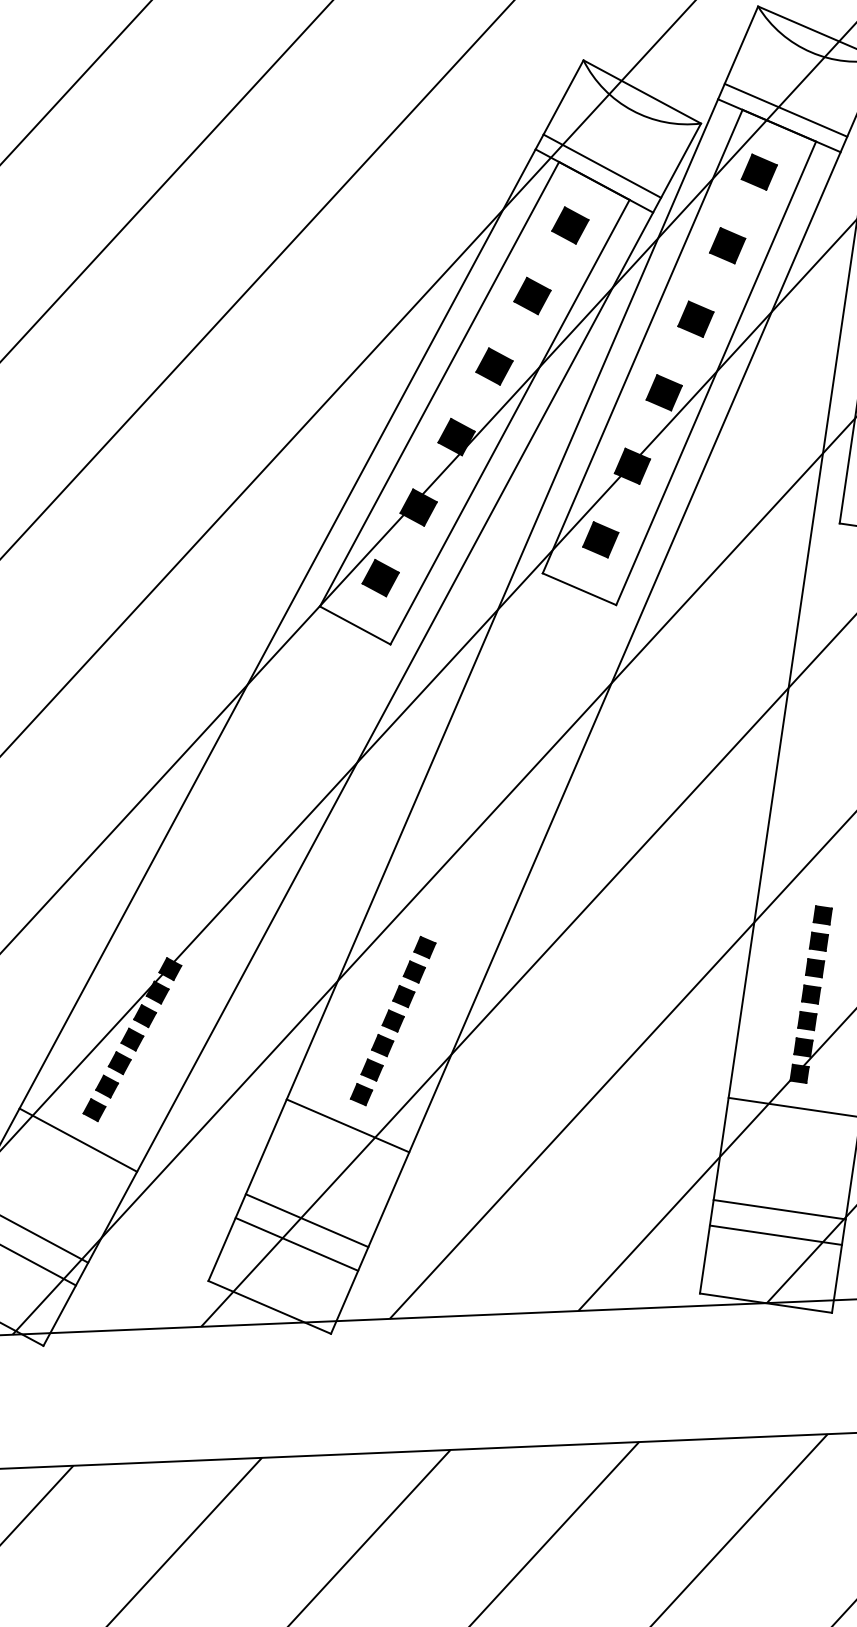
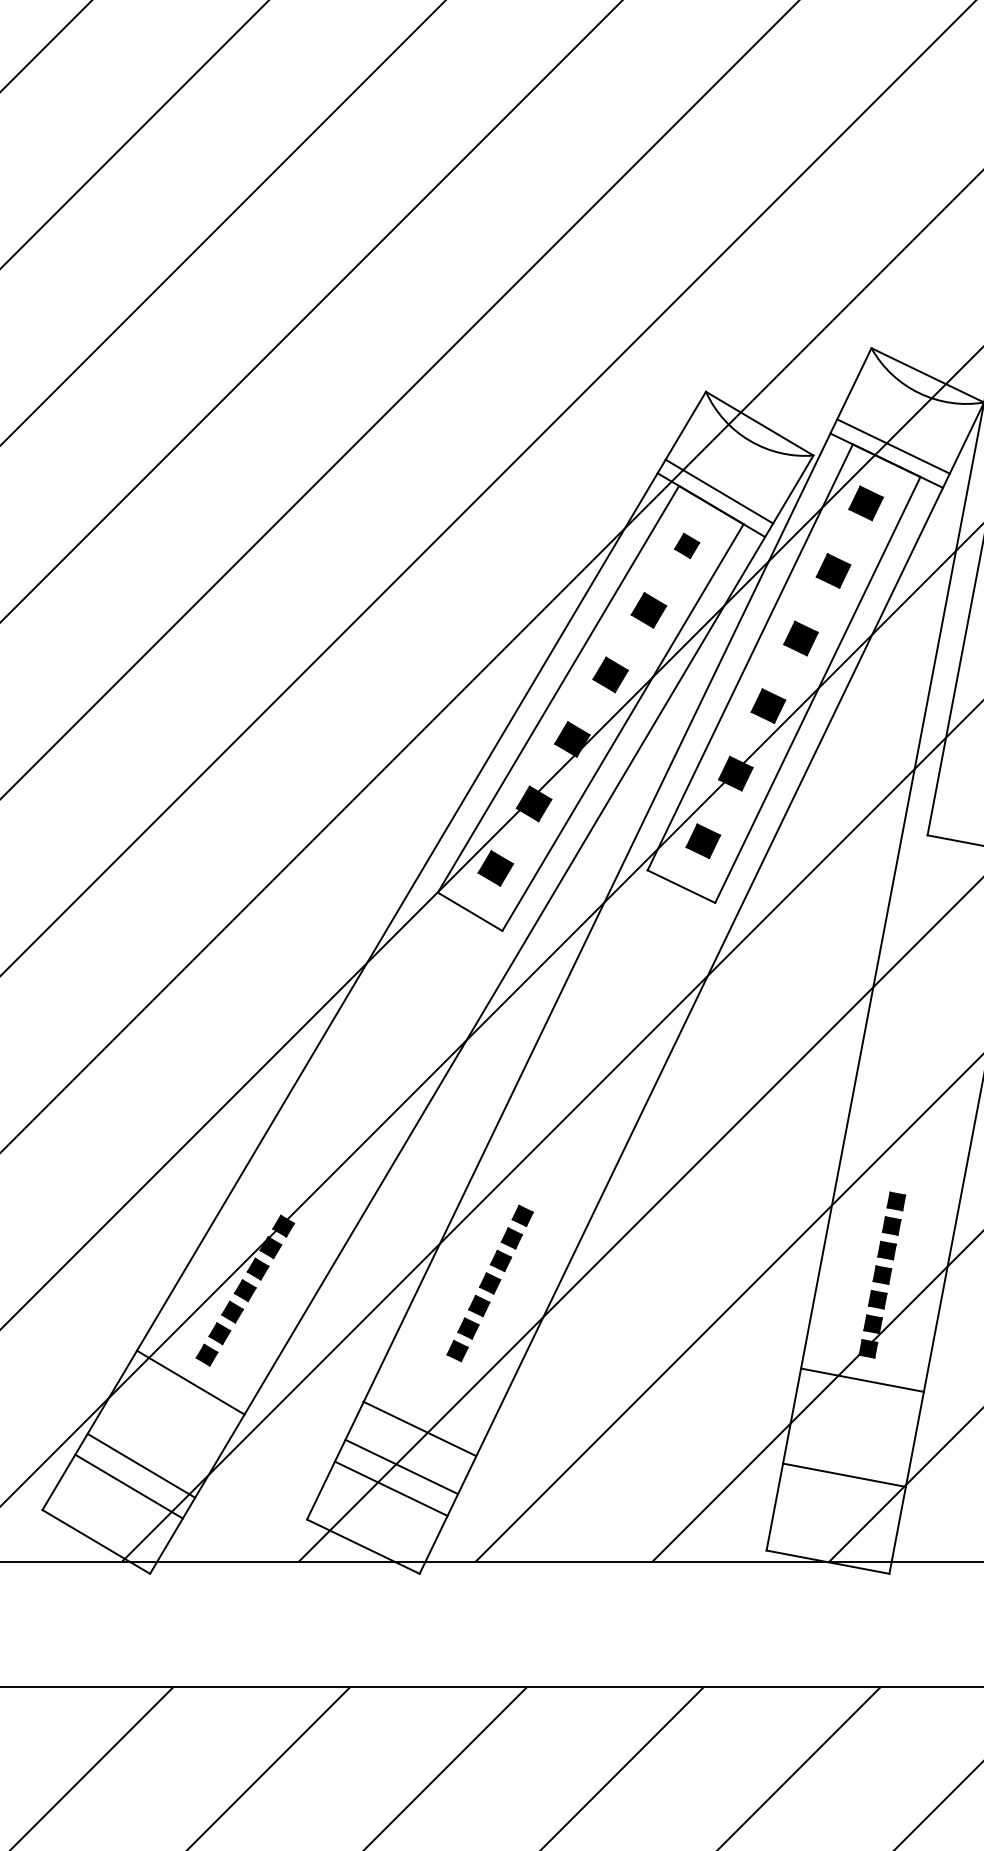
part: (569, 225) -> (686, 545), size x0.7
line: (347, 1125) -> (419, 1428), moved
line: (775, 1234) -> (839, 1498), removed

